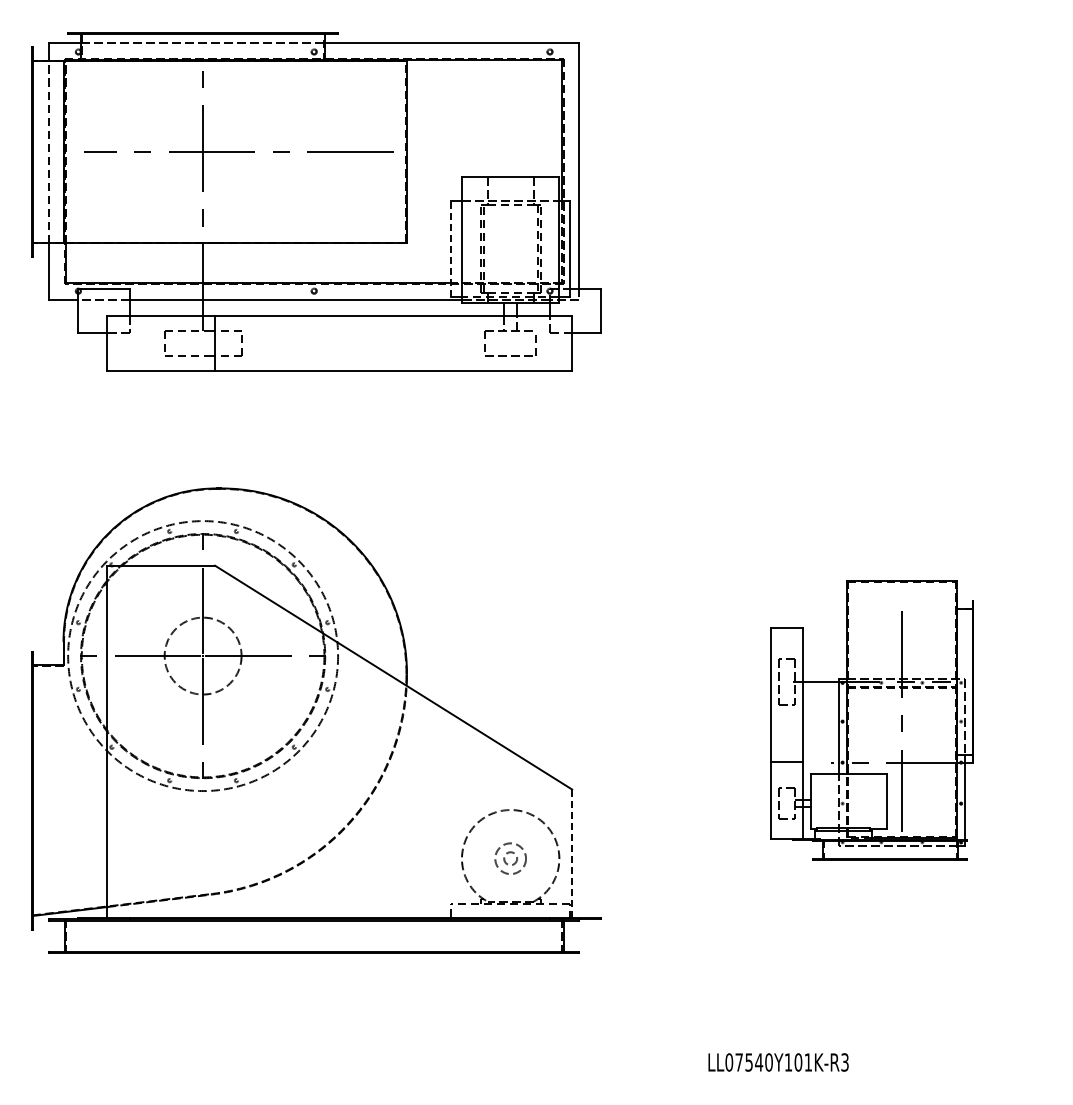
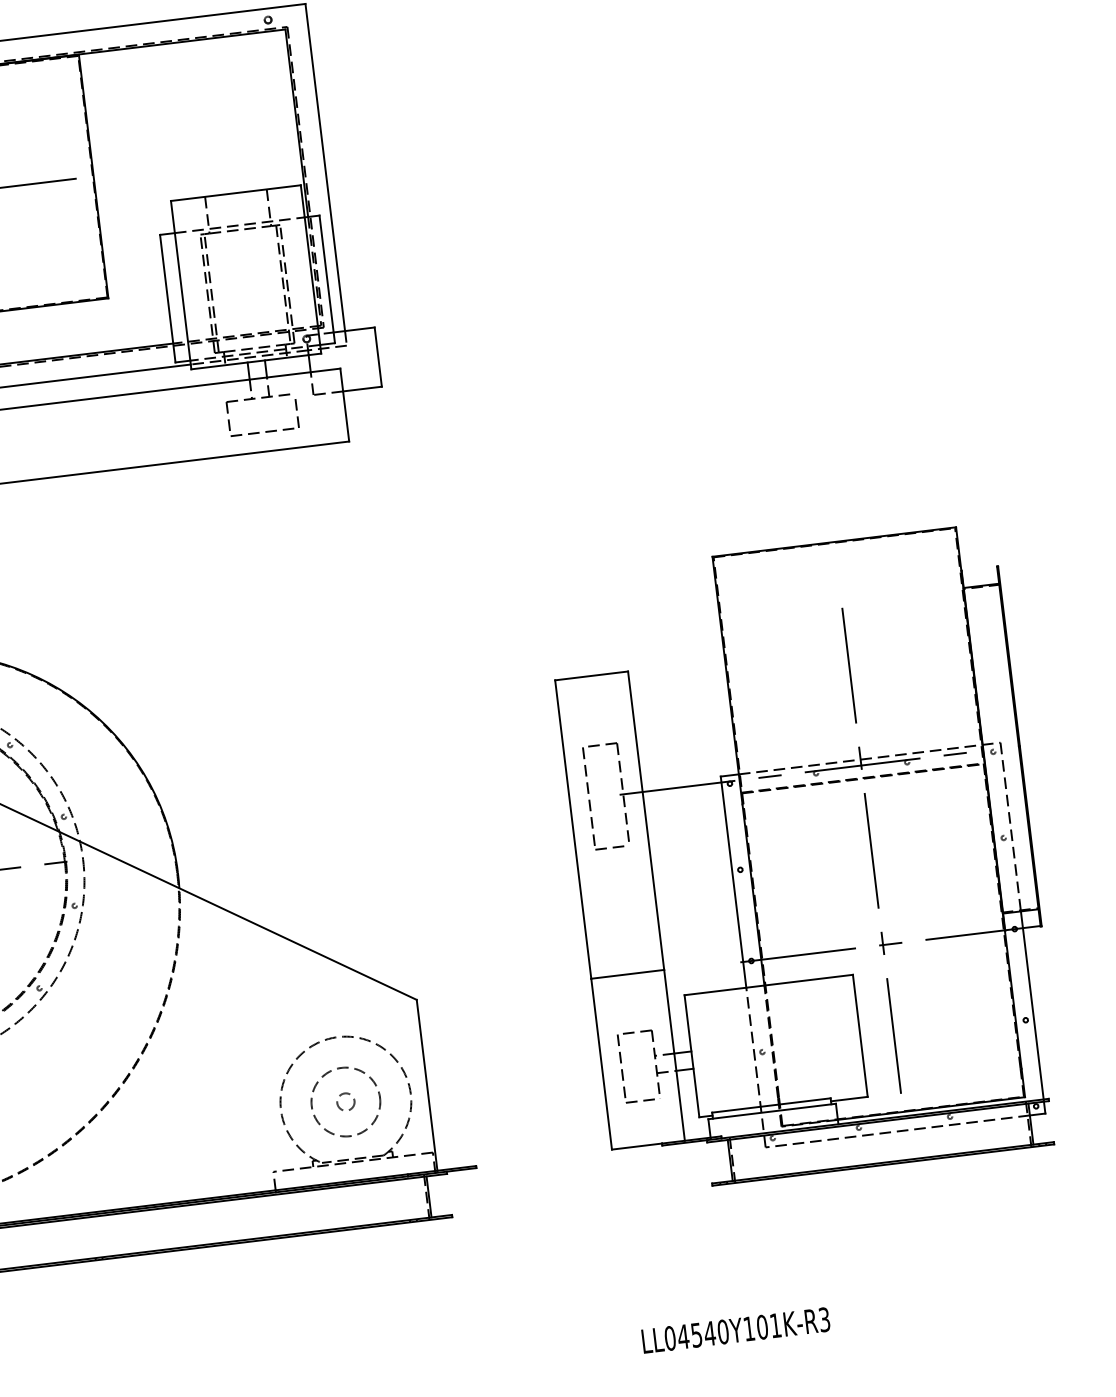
line: (450, 248) -> (167, 298), dashed -> solid
part: (871, 720) -> (804, 859), size x1.67
line: (572, 854) -> (427, 1086), dashed -> solid
circle: (510, 858) -> (345, 1101), size x1.67
text: (739, 1062) -> (683, 1336), LL07540Y101K-R3 -> LL04540Y101K-R3

